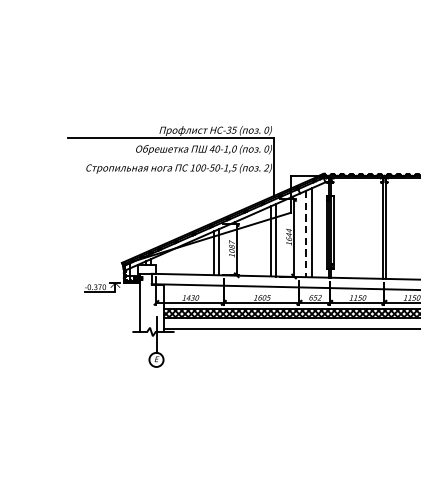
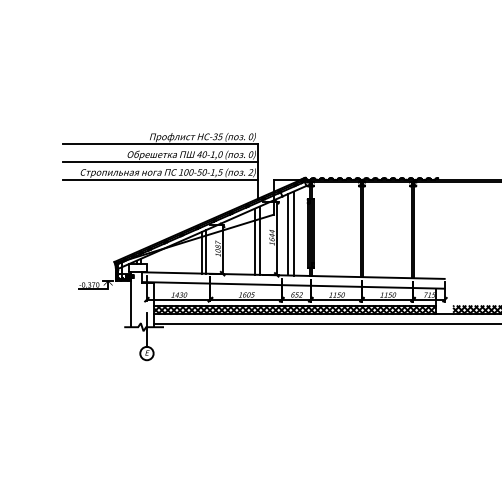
line: (170, 156) -> (160, 161), added
line: (170, 175) -> (160, 179), added
line: (306, 233) -> (288, 234), dashed -> solid

